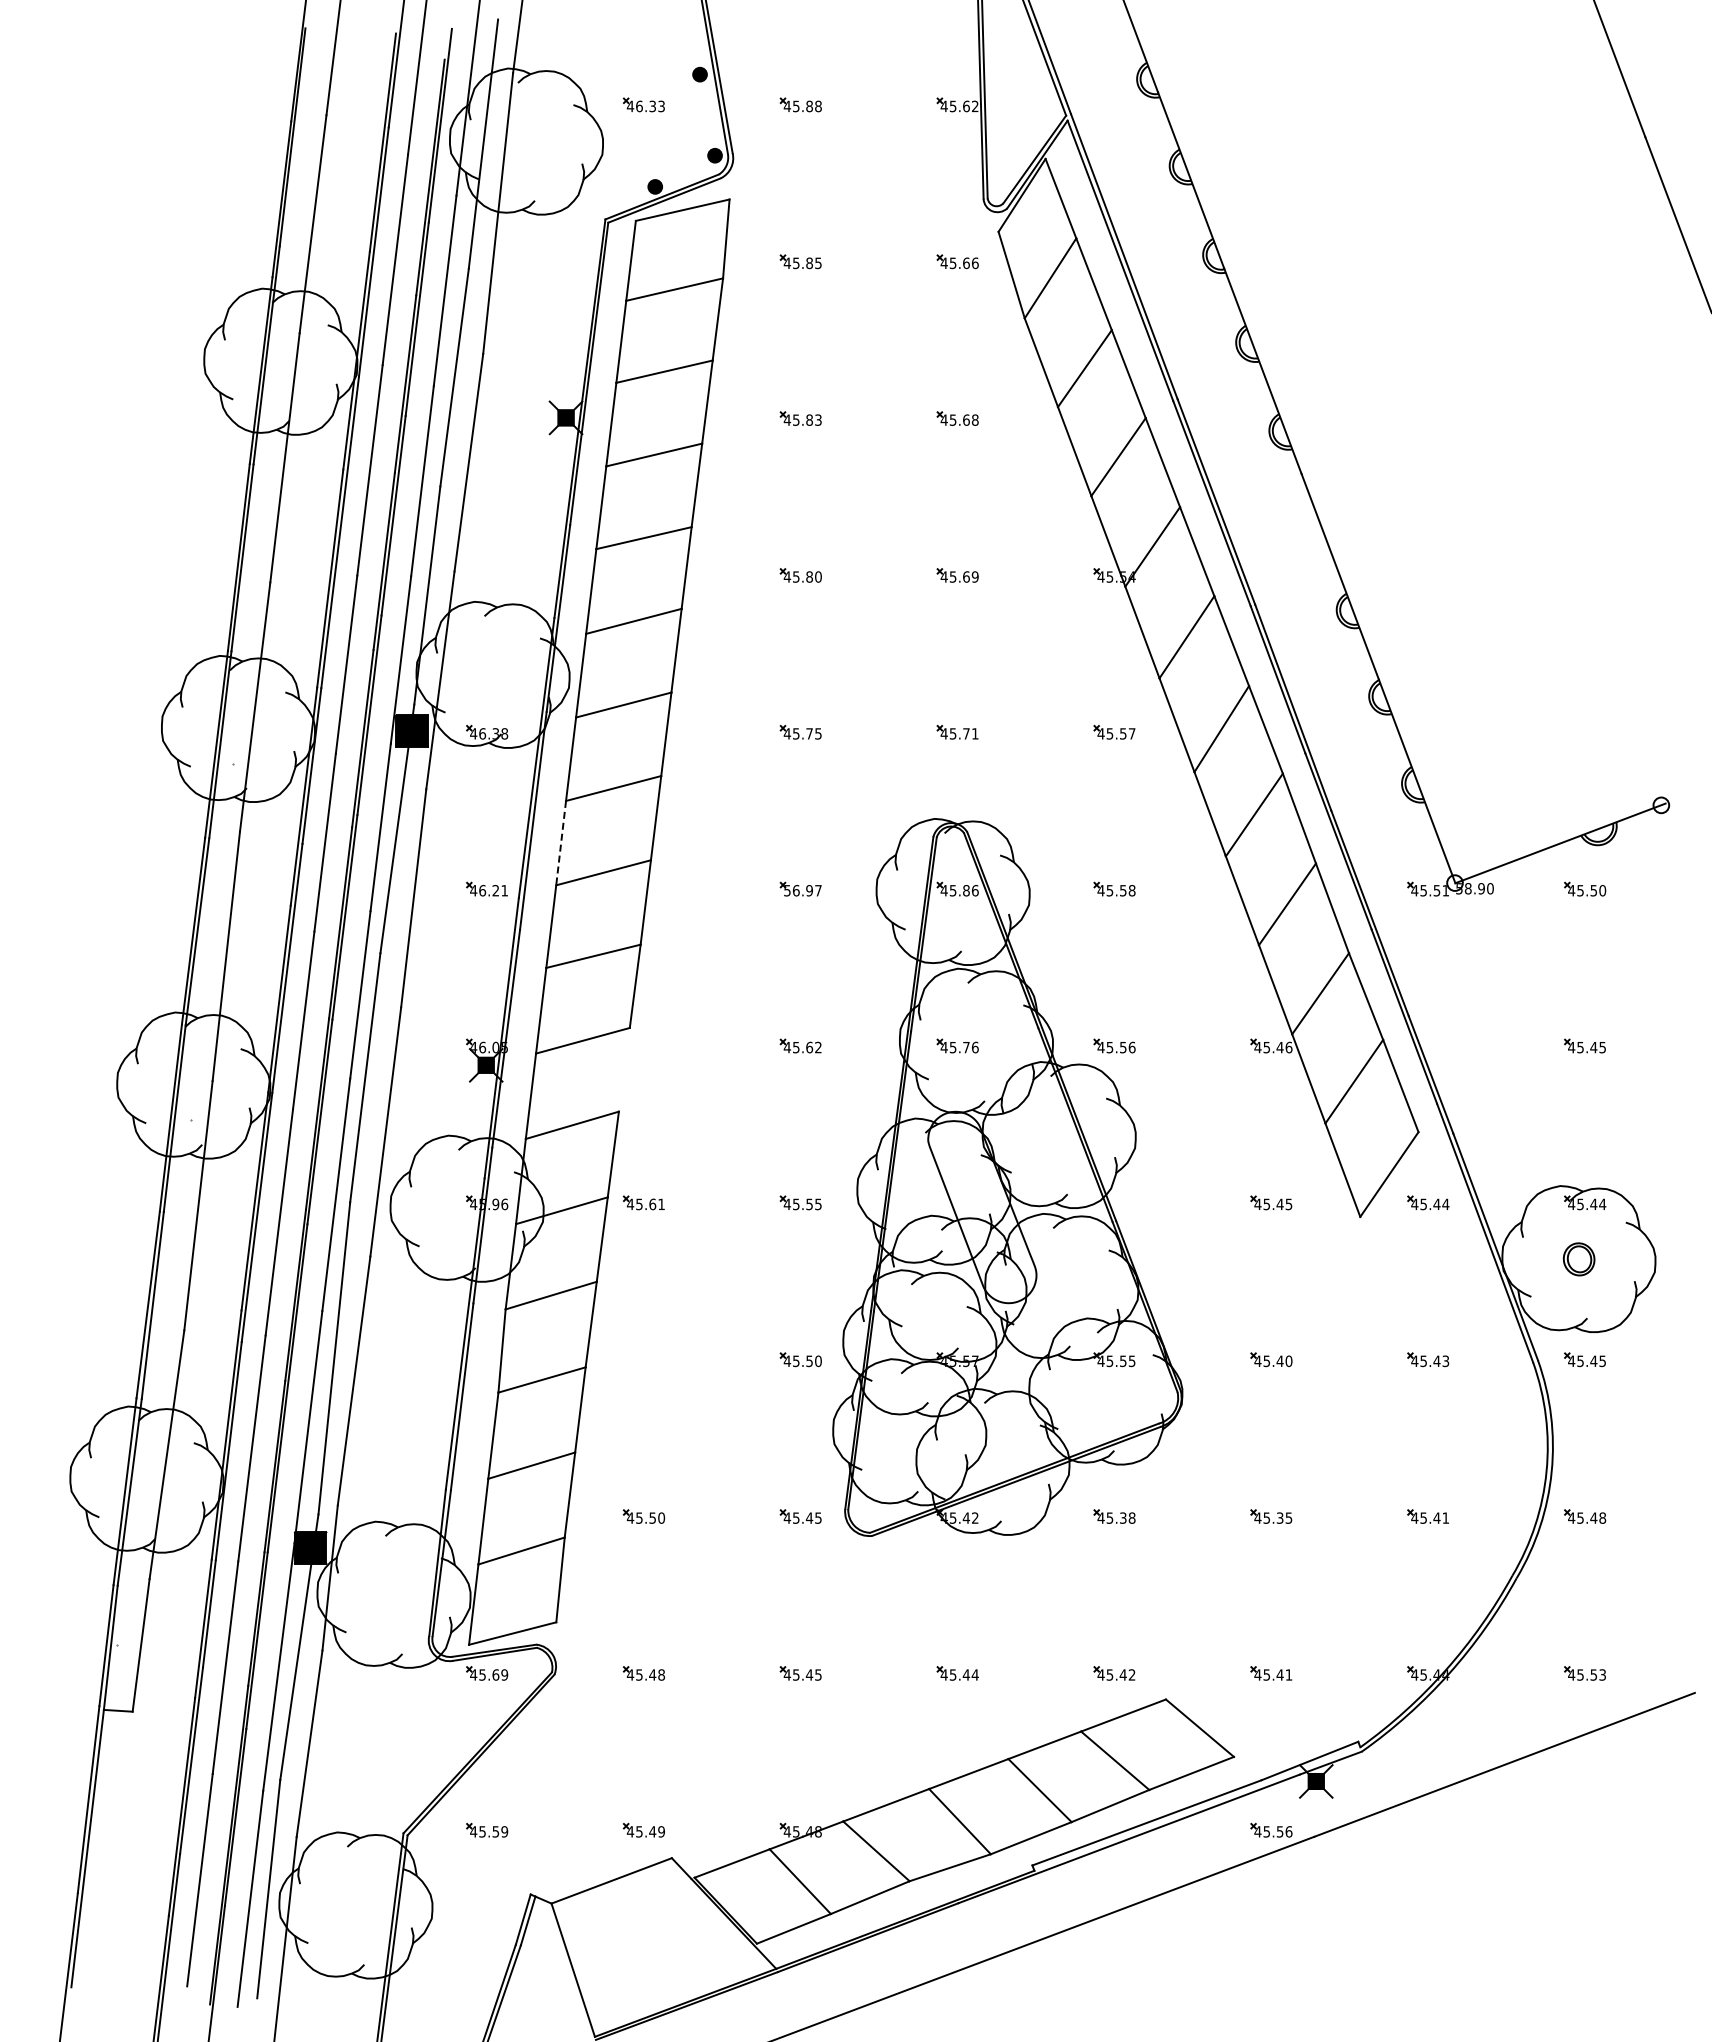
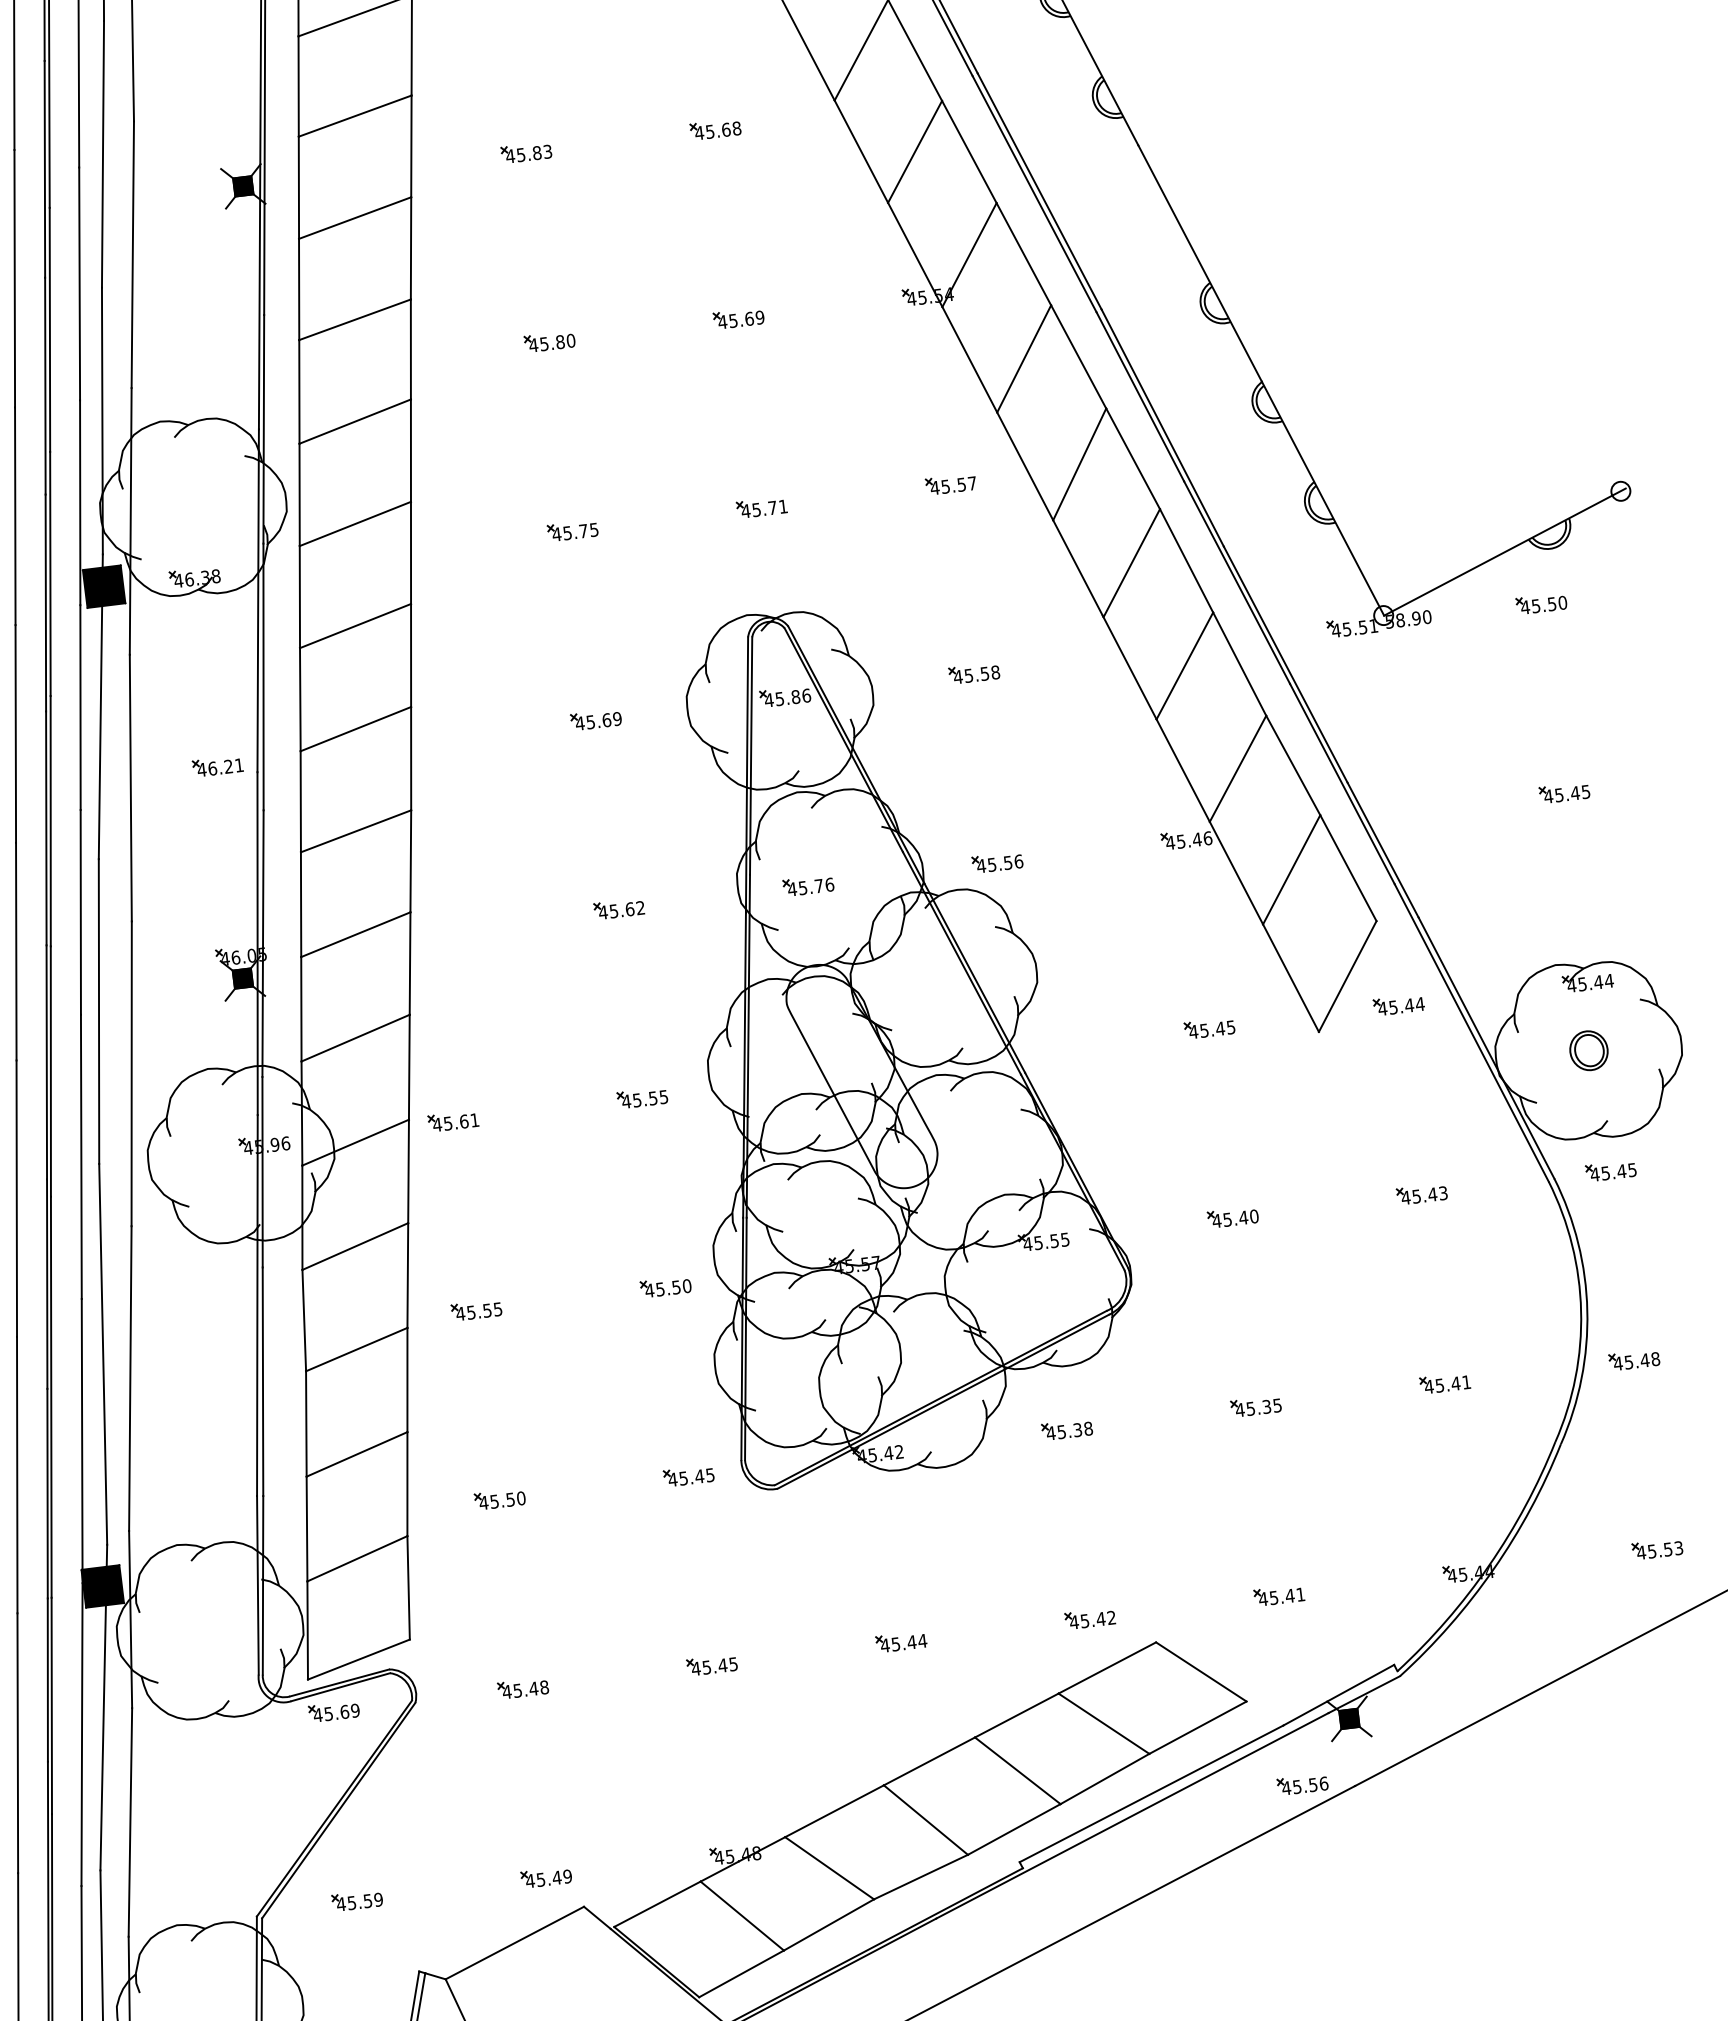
line: (561, 843) -> (300, 700), dashed -> solid
text: (802, 890) -> (598, 721), 56.97 -> 45.69
line: (623, 1069) -> (408, 963), added
part: (643, 1359) -> (476, 1309), added

